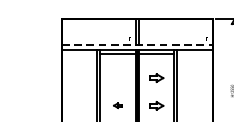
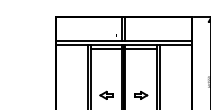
line: (136, 44) -> (123, 40), dashed -> solid
part: (156, 78) -> (141, 70), removed
part: (118, 104) -> (106, 94), size x1.67

